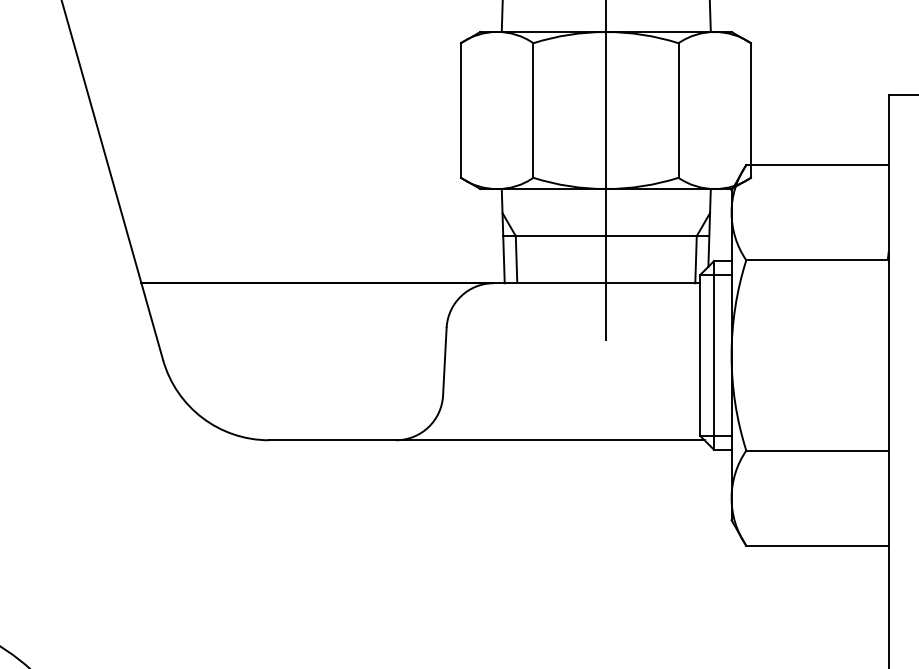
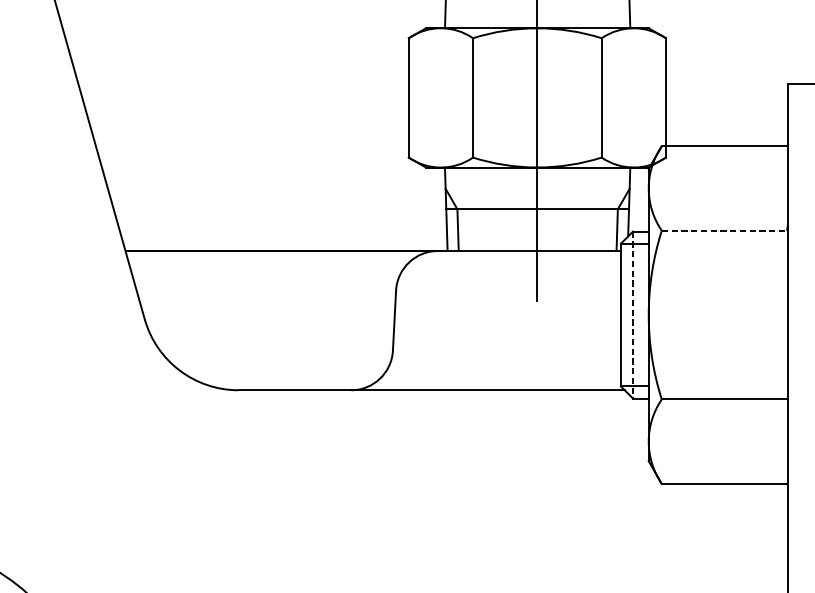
line: (817, 260) -> (724, 230), solid -> dashed
line: (713, 355) -> (632, 315), solid -> dashed

